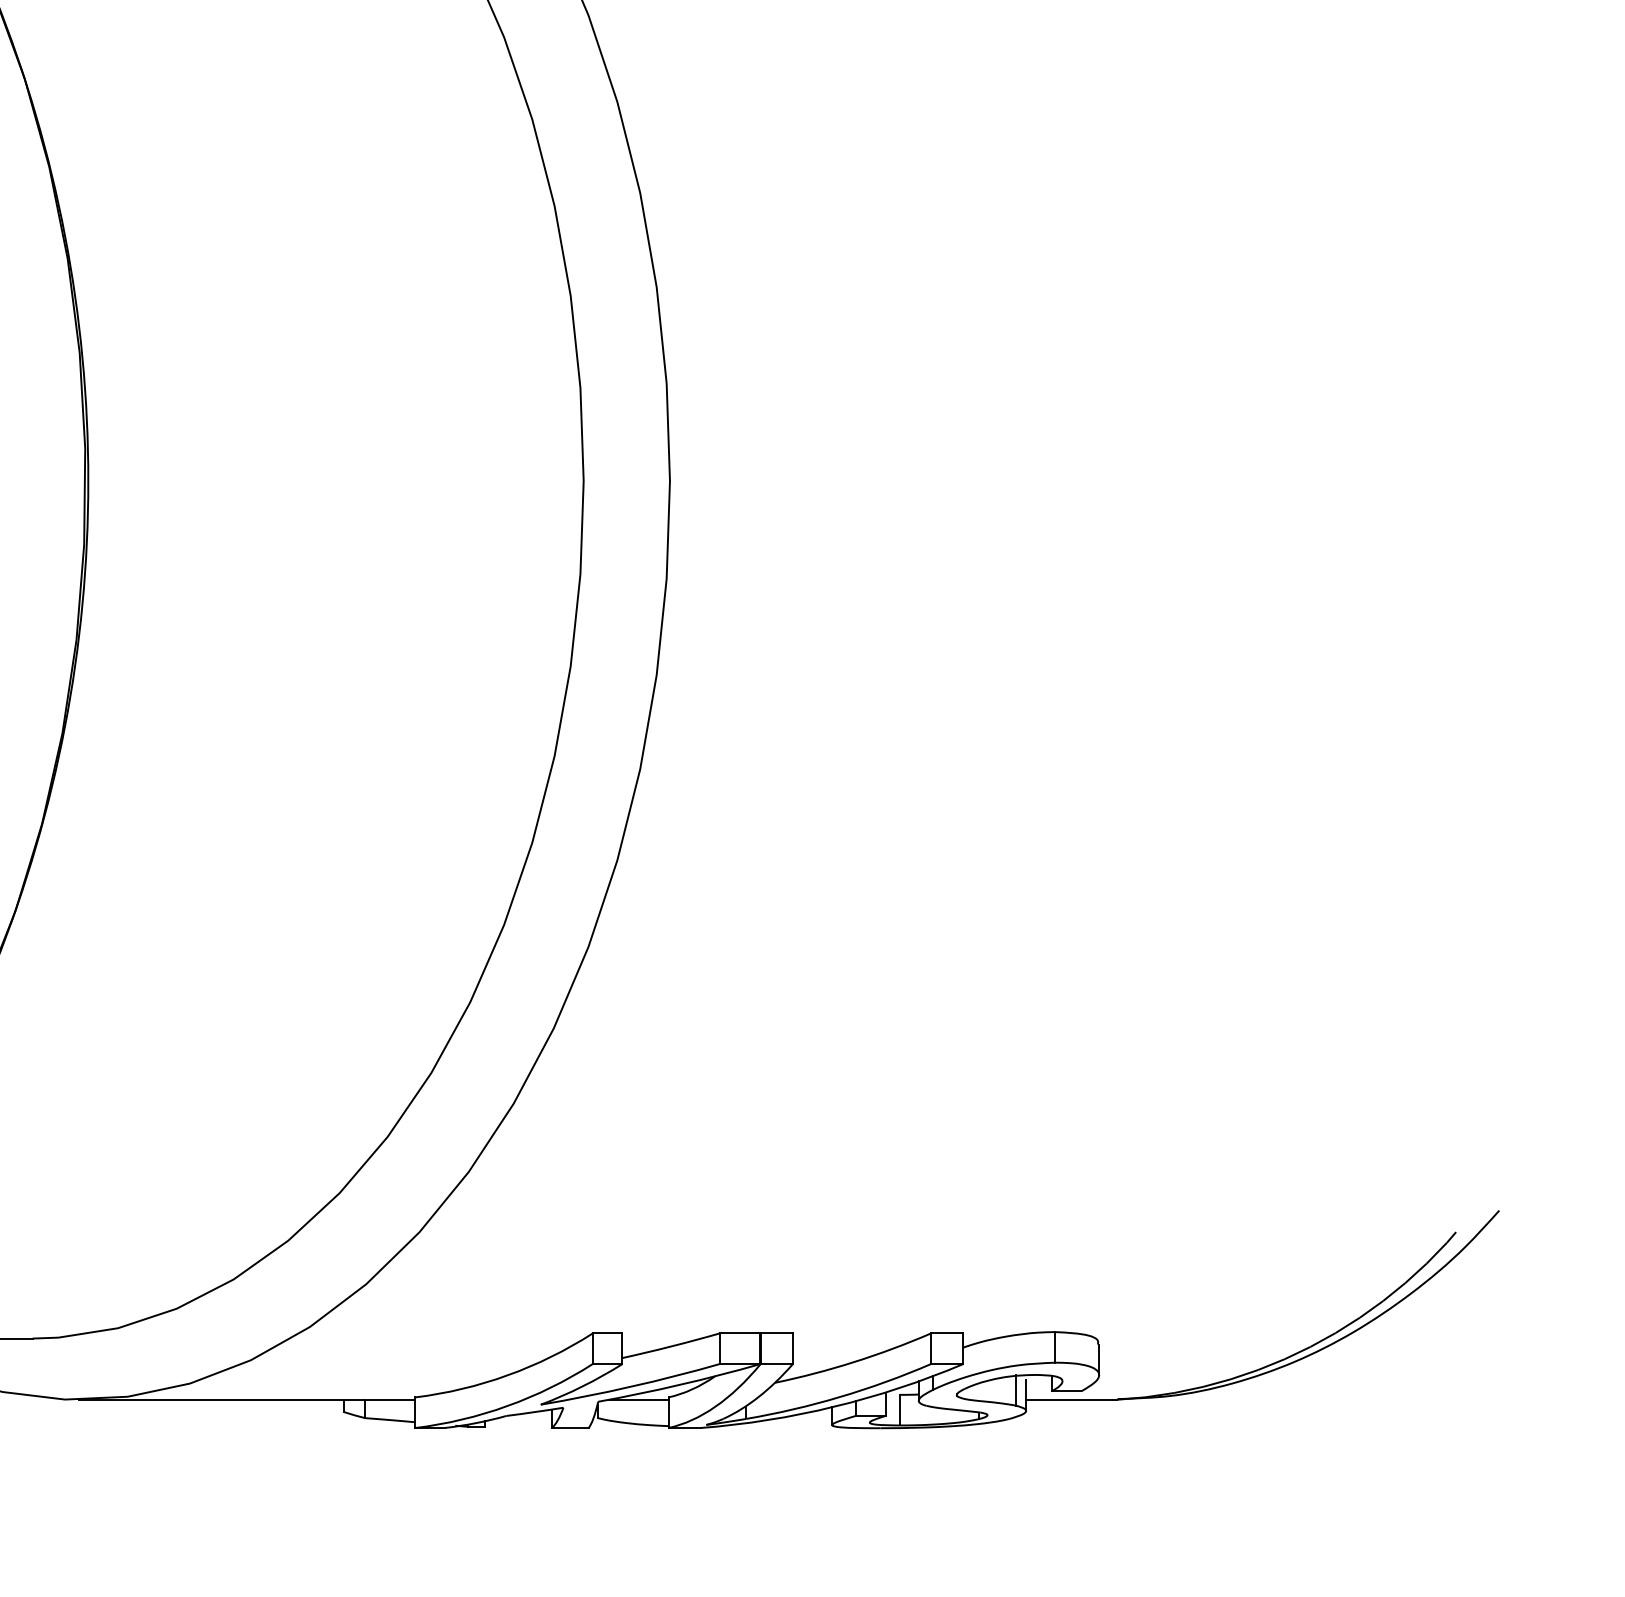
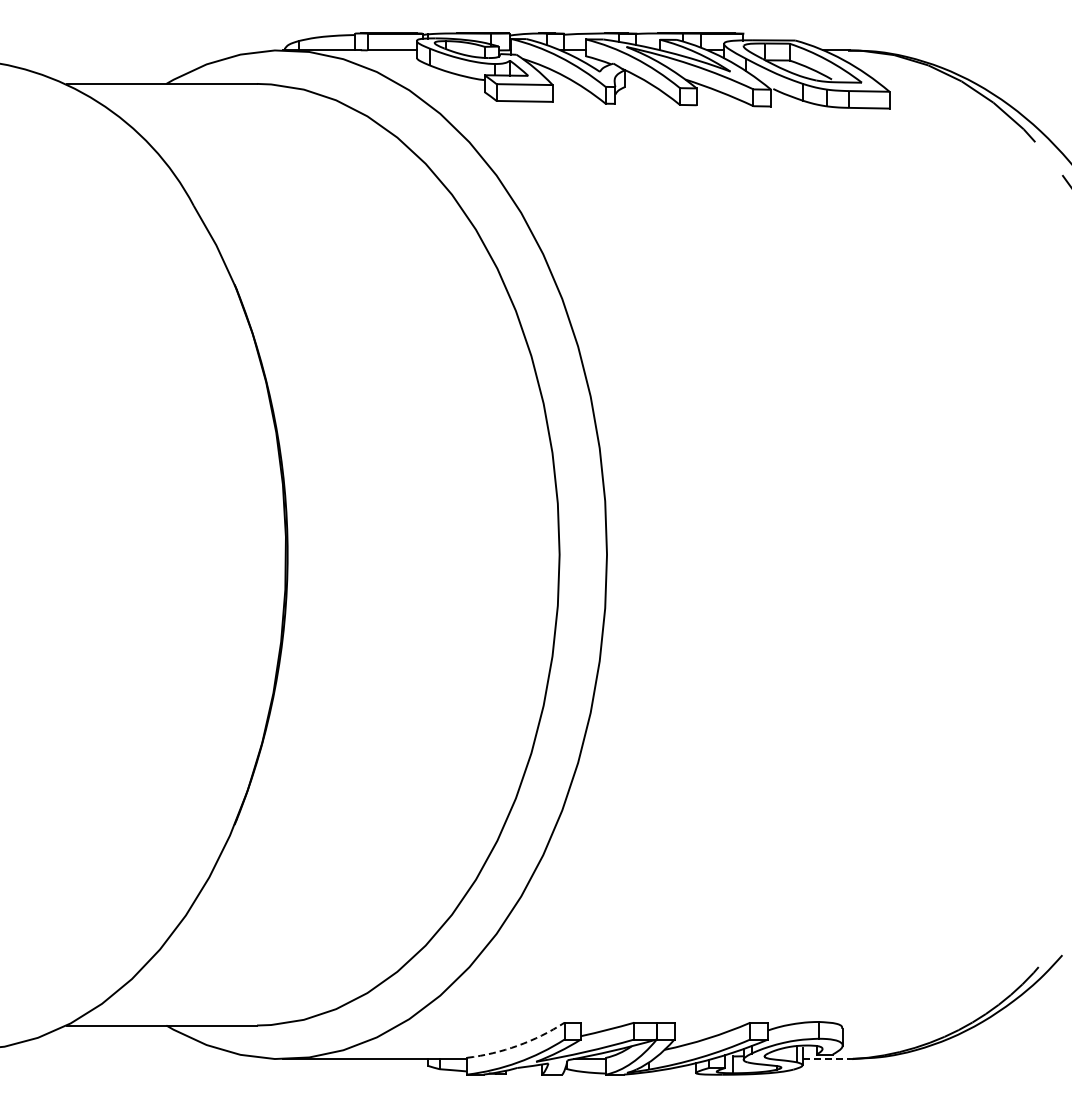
arc: (506, 1374) -> (517, 1045), solid -> dashed
line: (1069, 1400) -> (826, 1059), solid -> dashed

